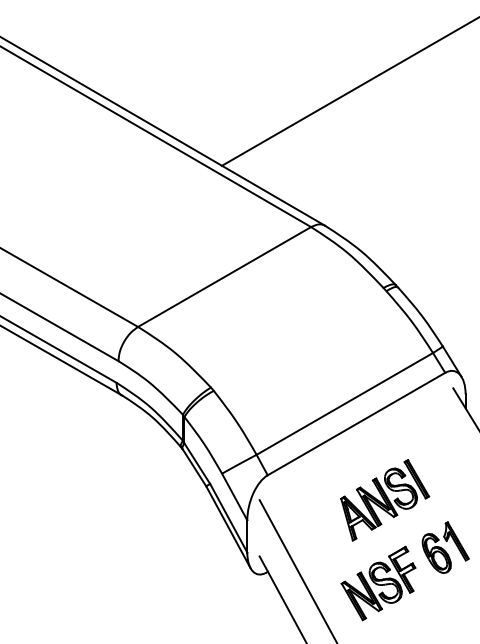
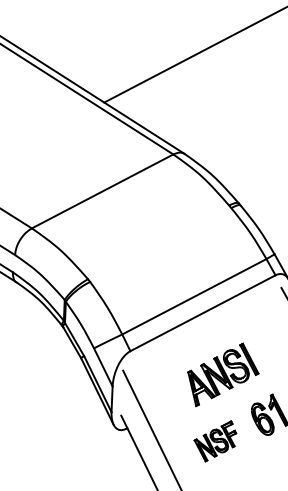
part: (378, 583) -> (215, 441), size x0.7

